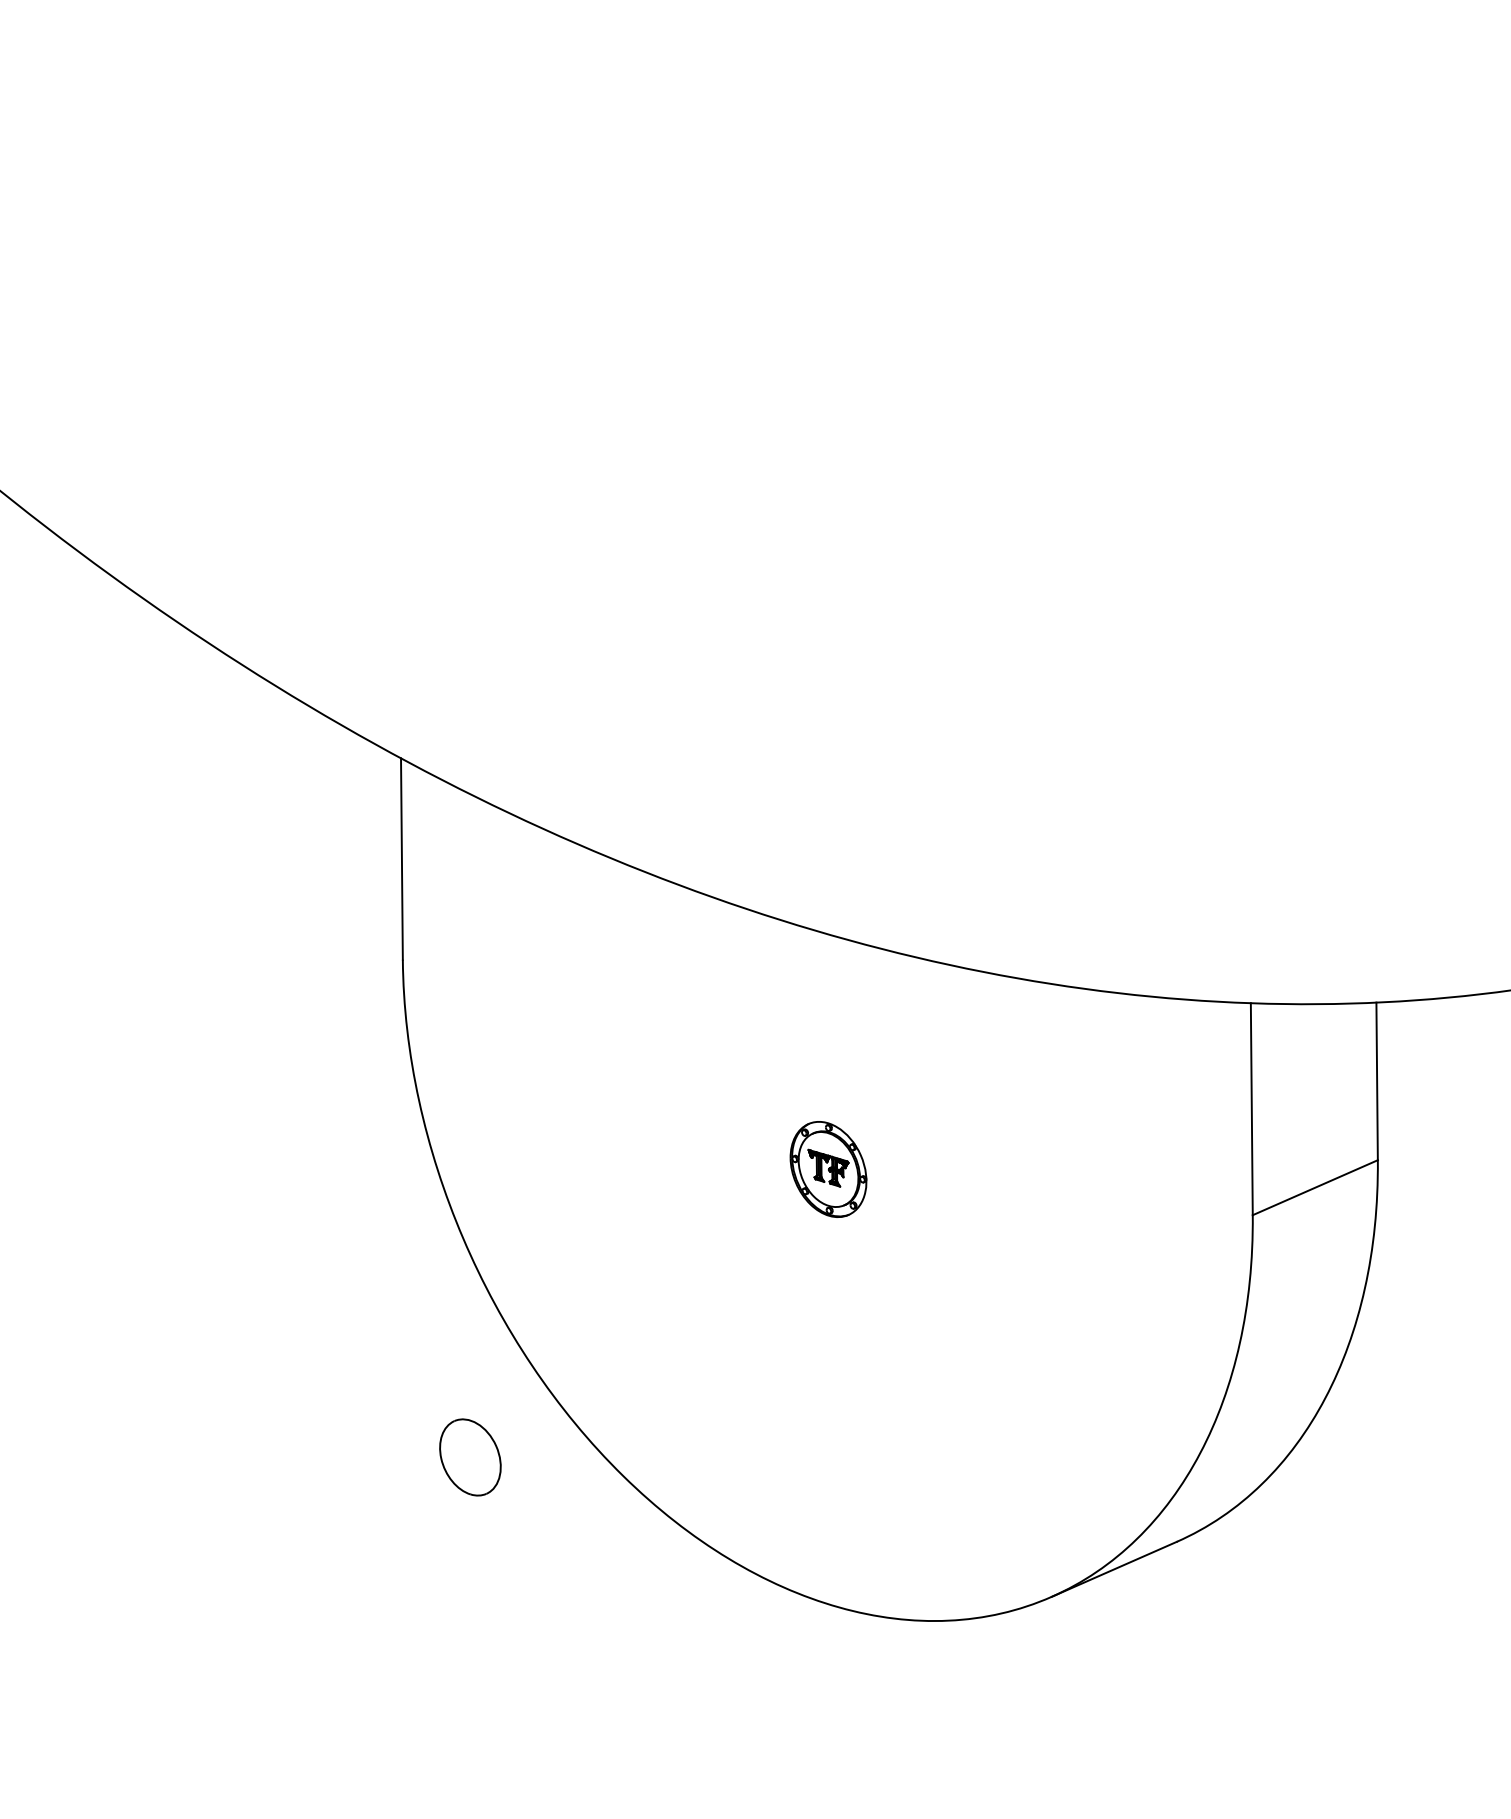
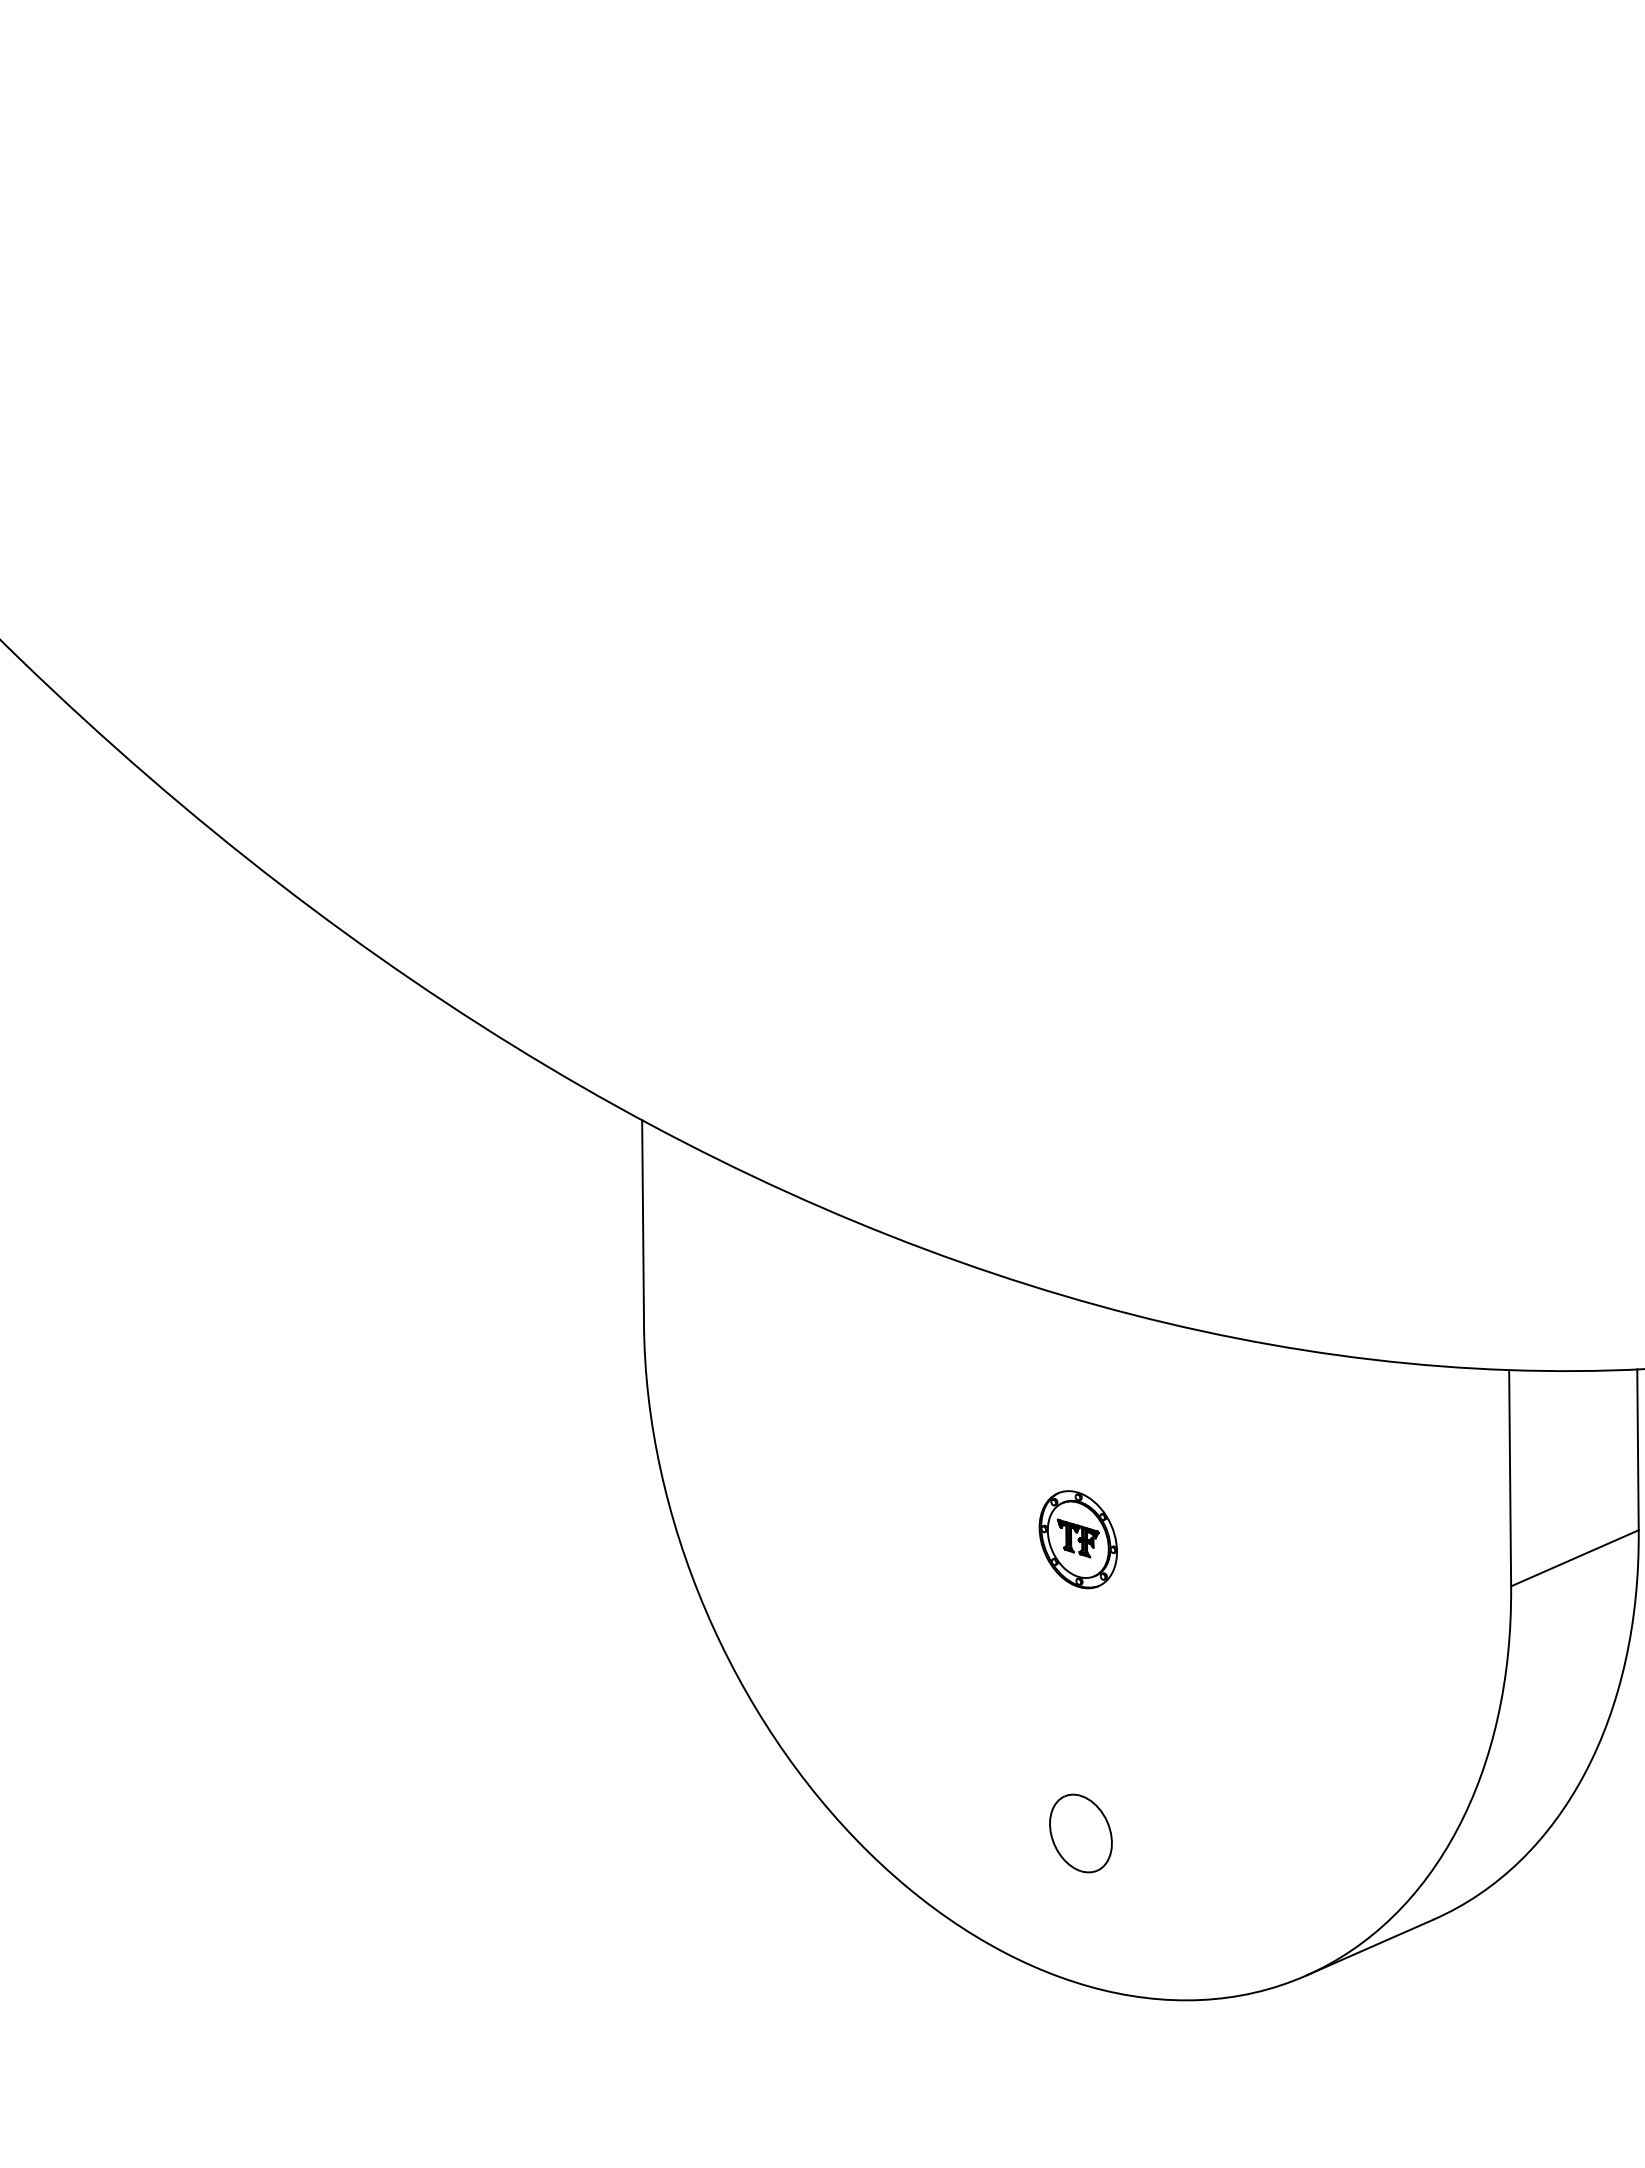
part: (469, 1457) -> (1080, 1833), moved

